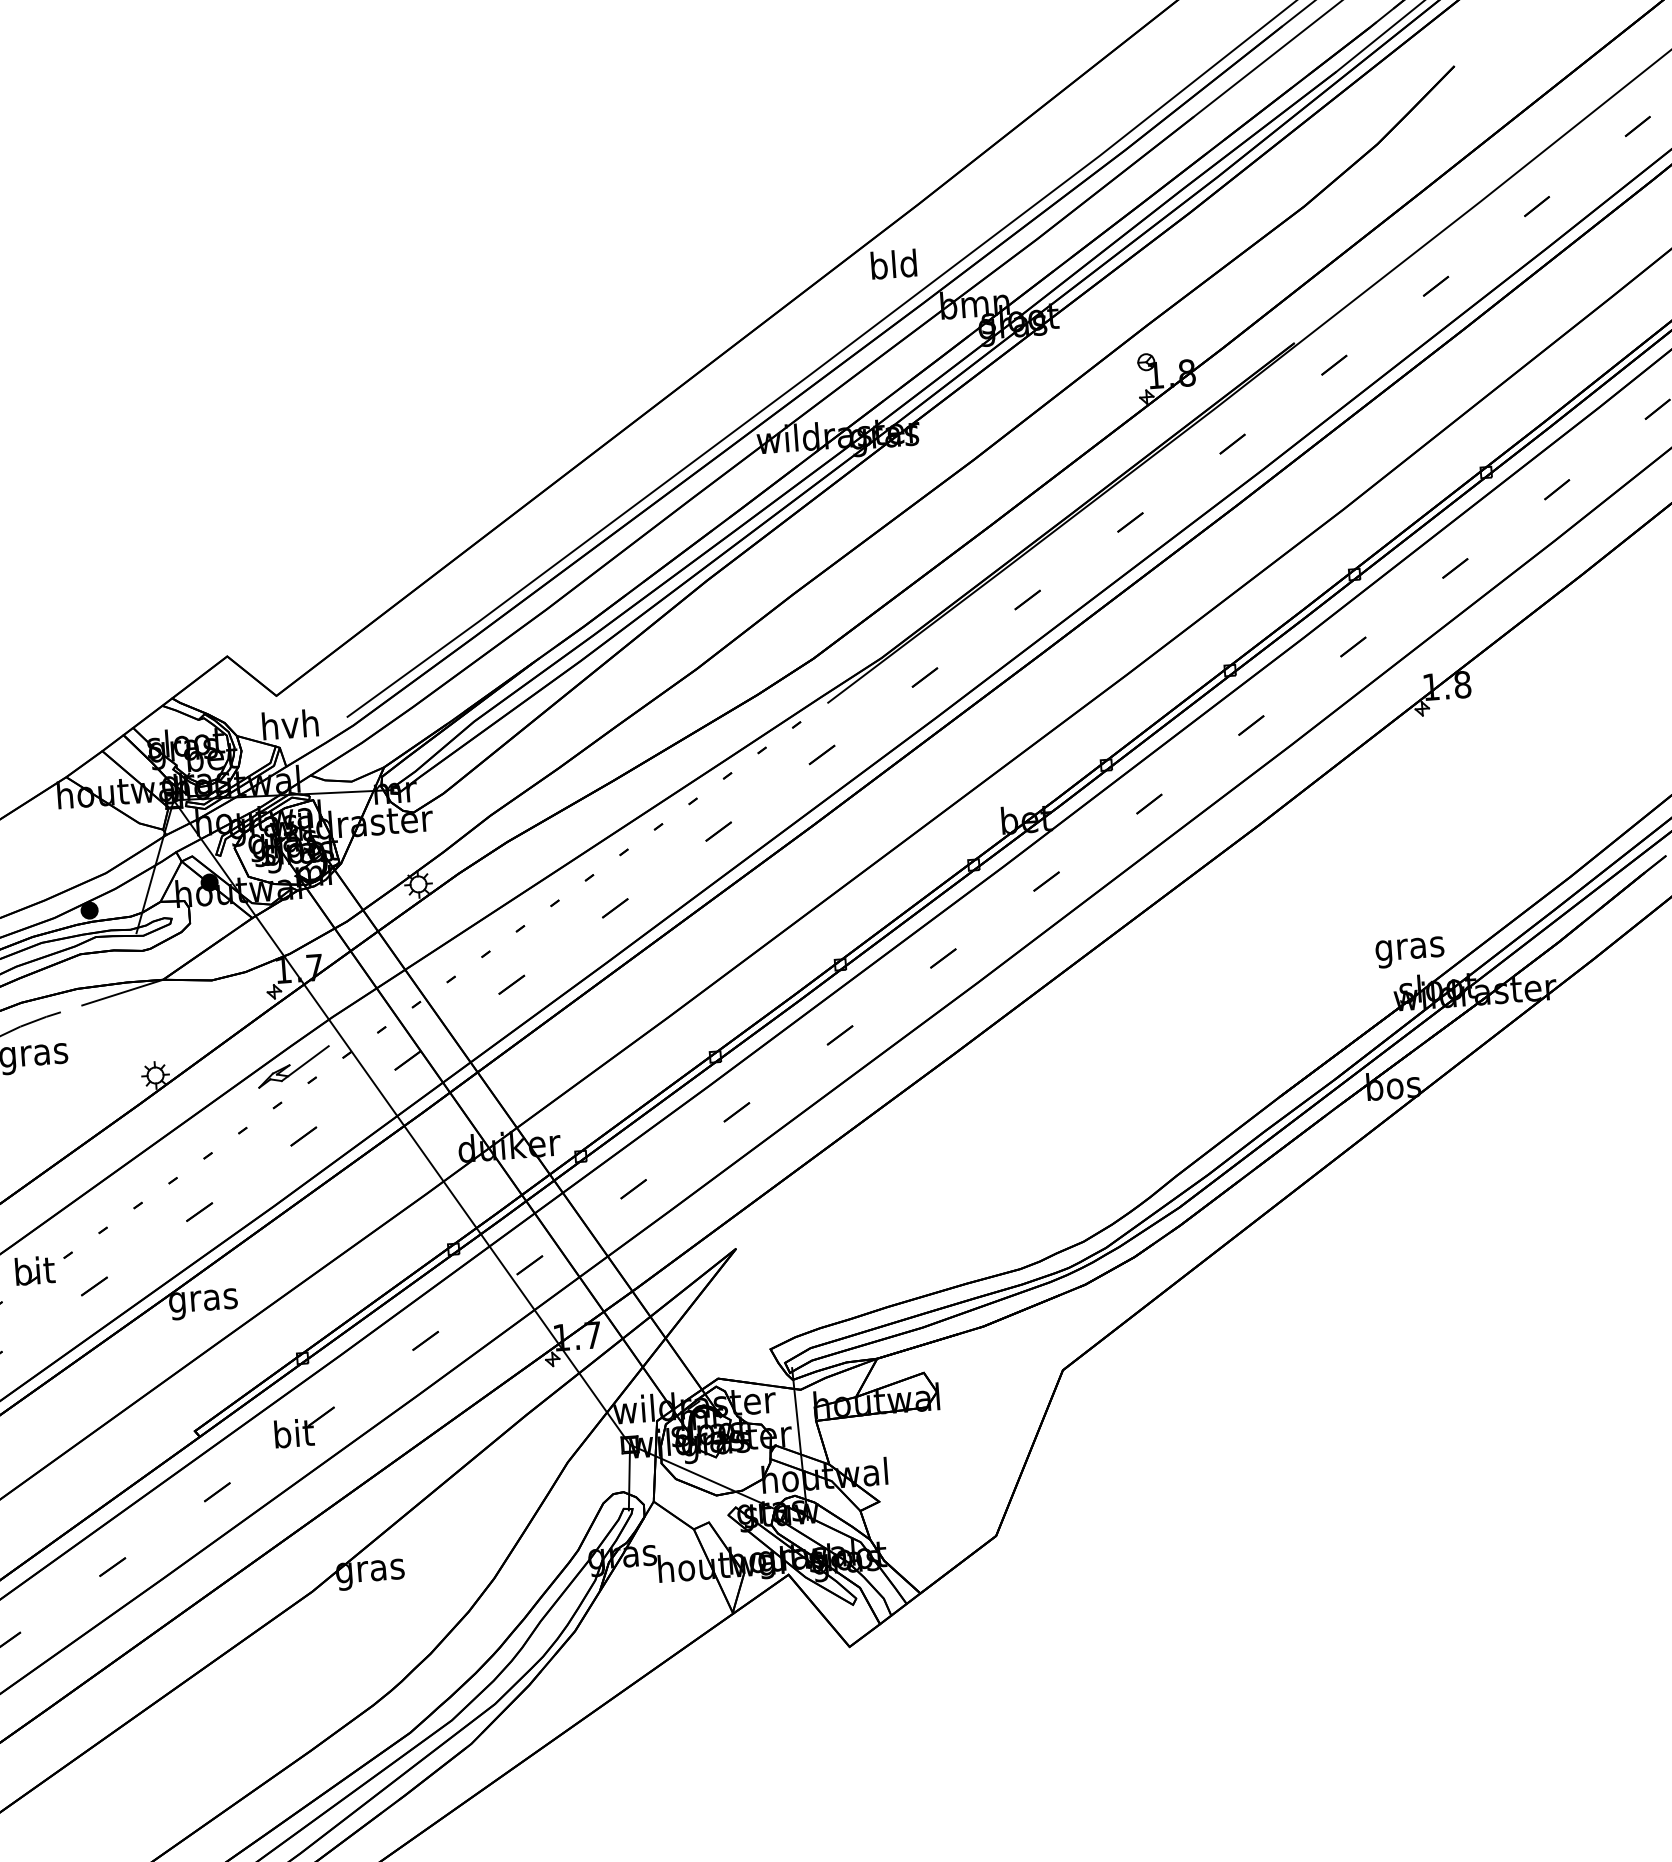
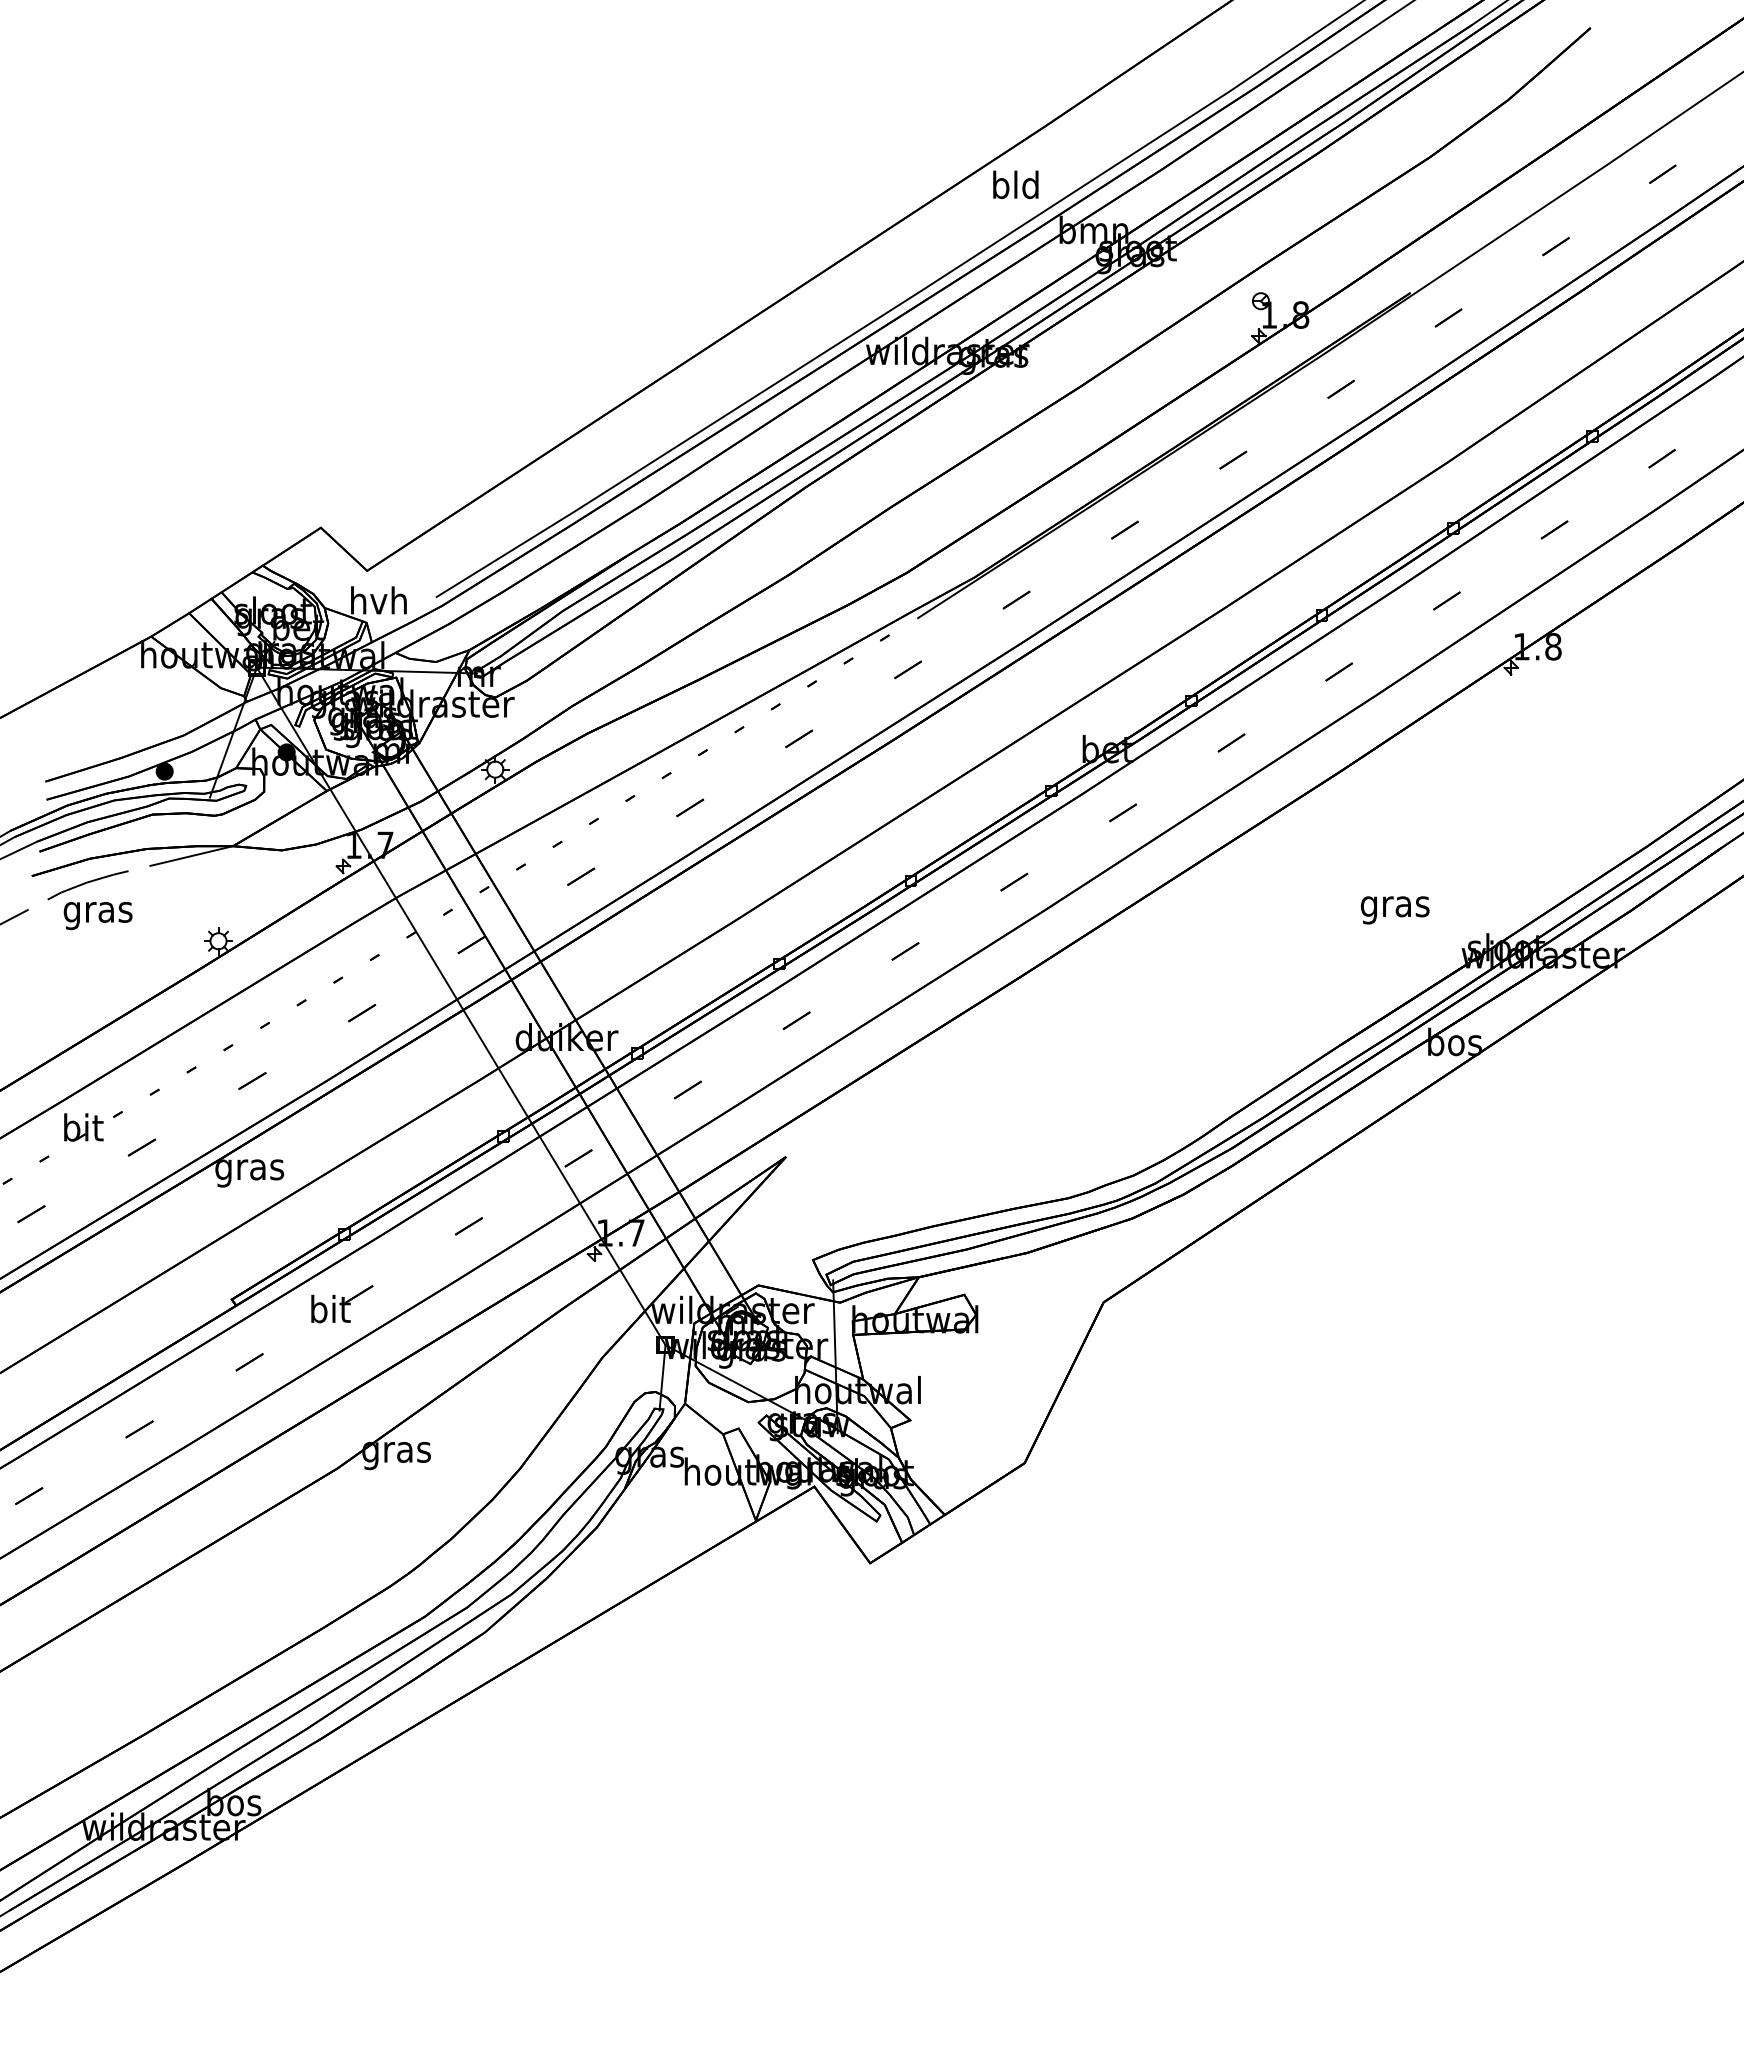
text: (1409, 952) -> (1394, 910), moved
part: (294, 1066) -> (357, 942), removed

